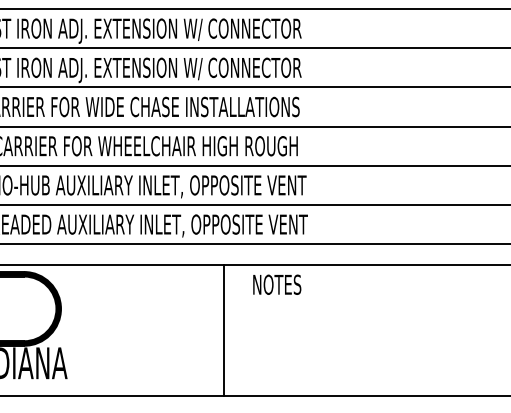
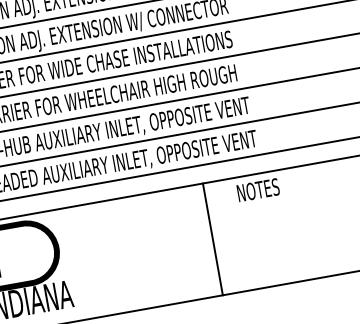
text: (277, 284) -> (258, 189), moved
line: (223, 330) -> (212, 239), moved

